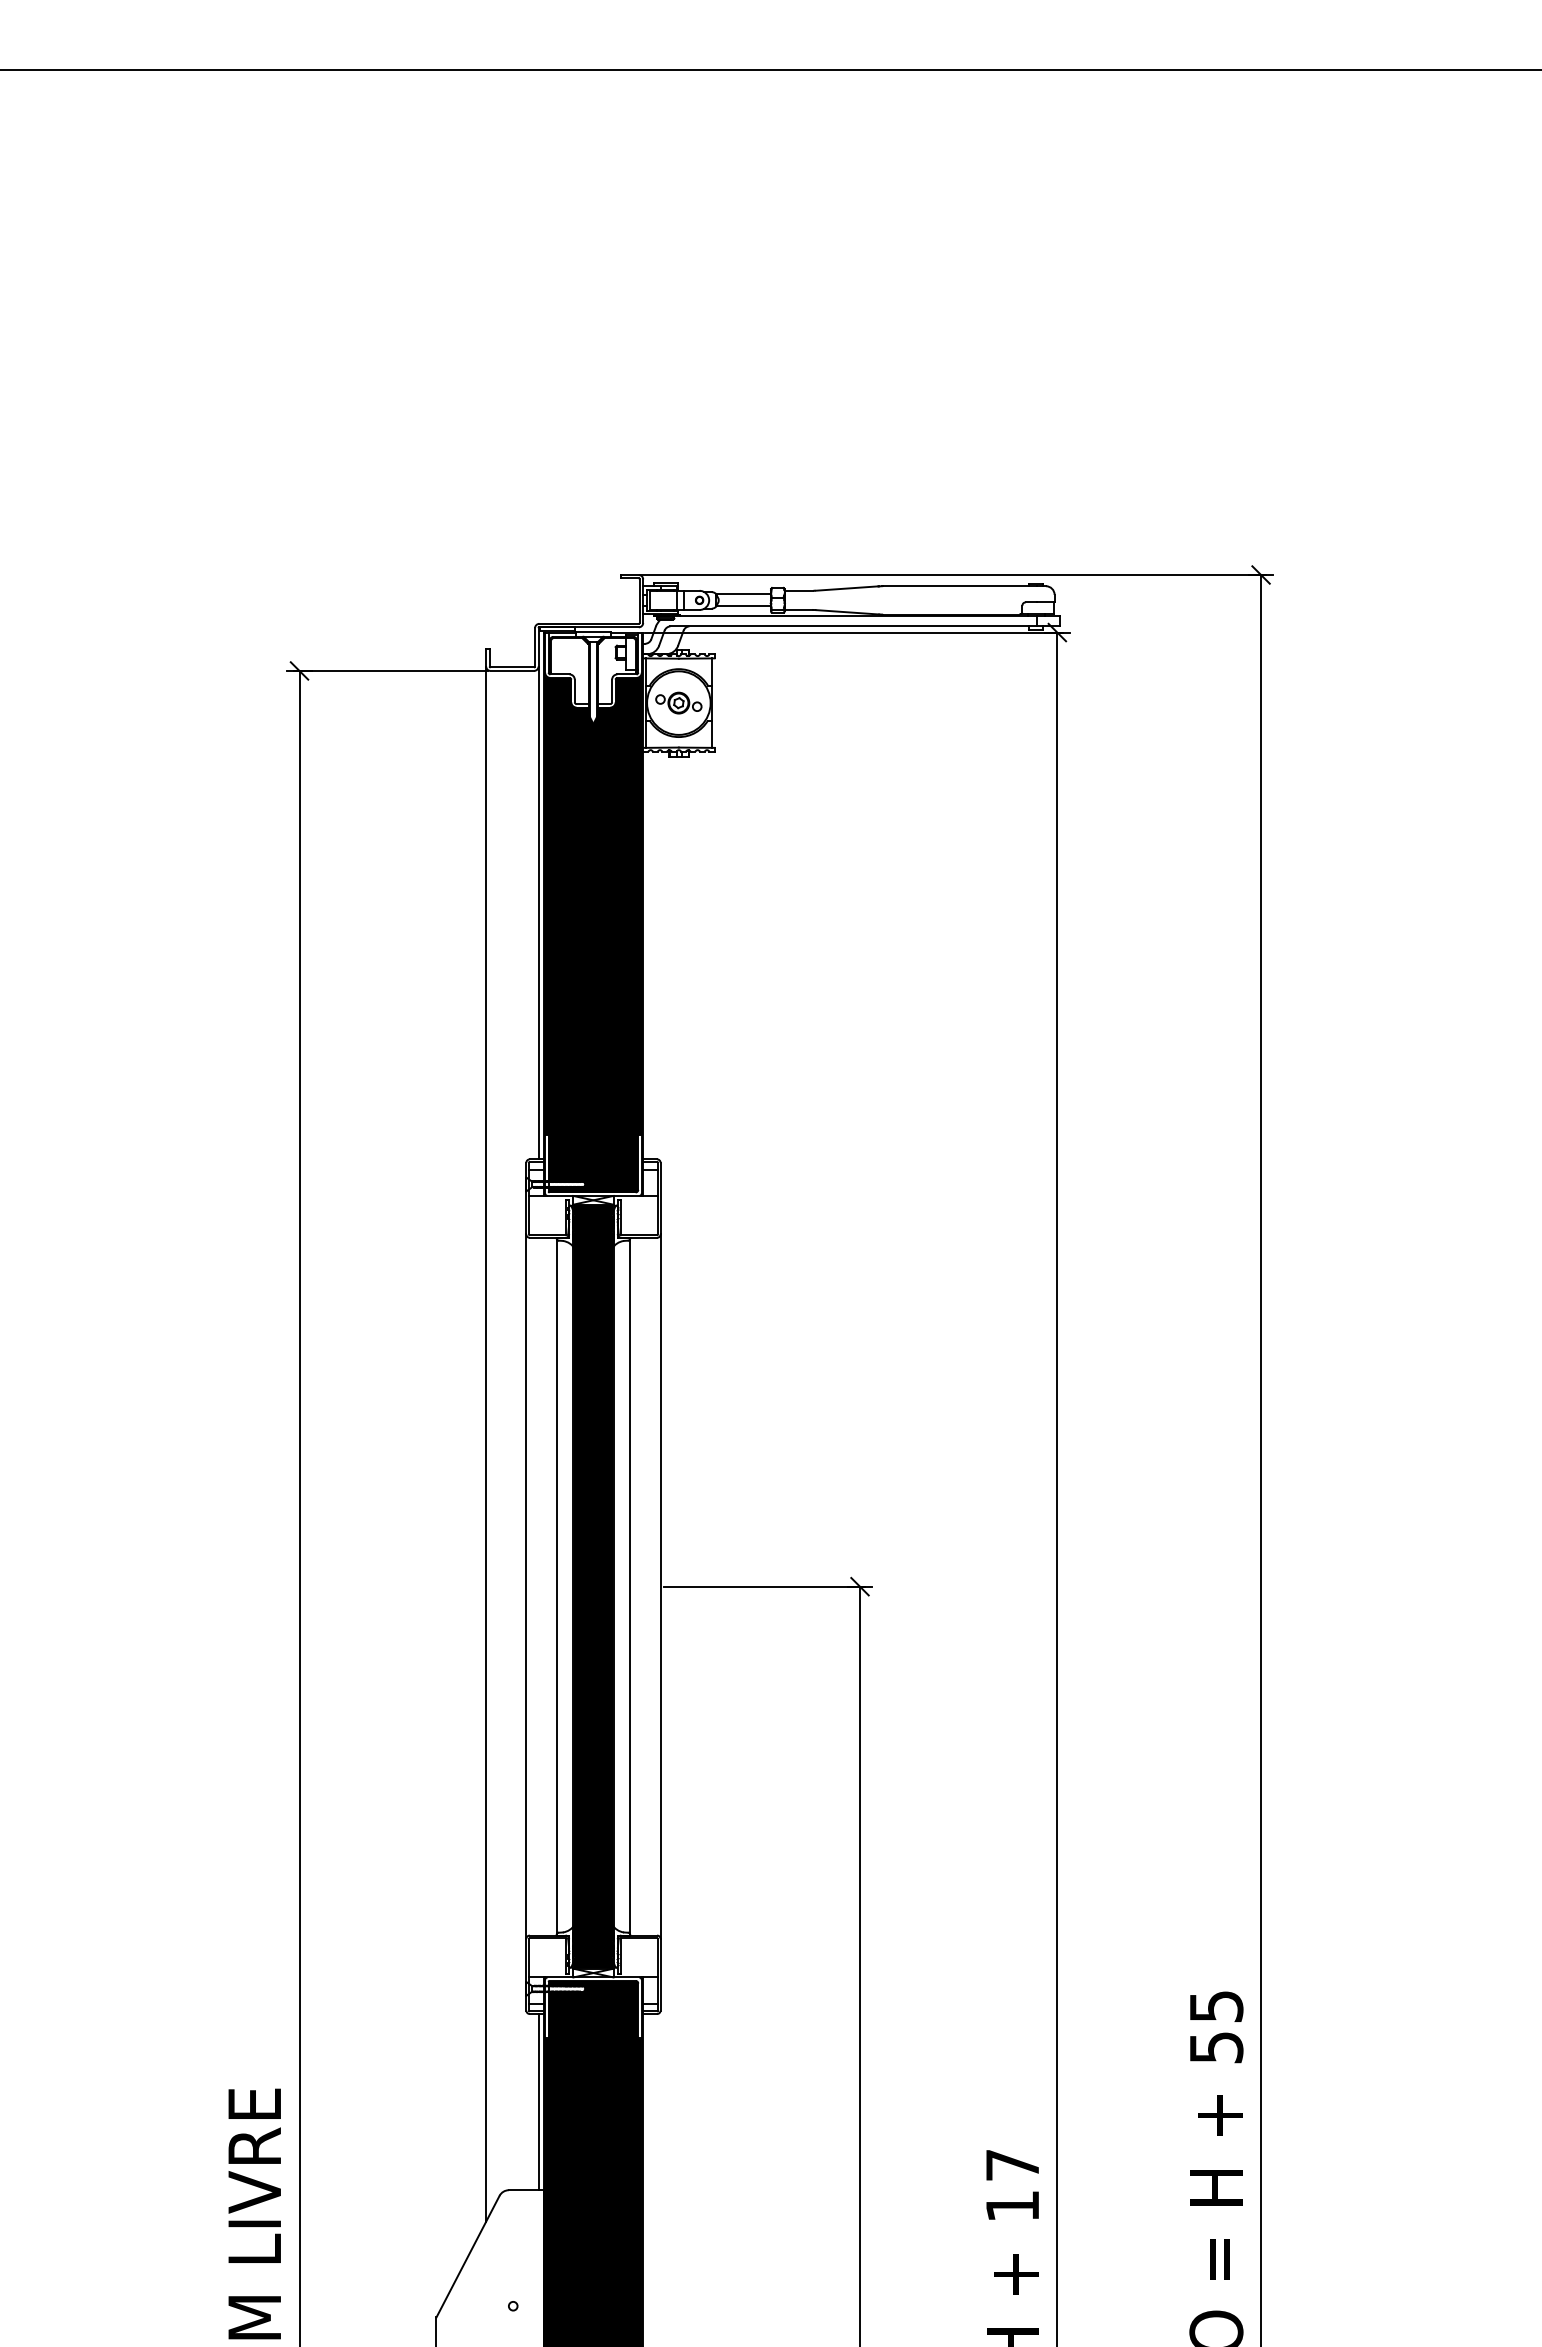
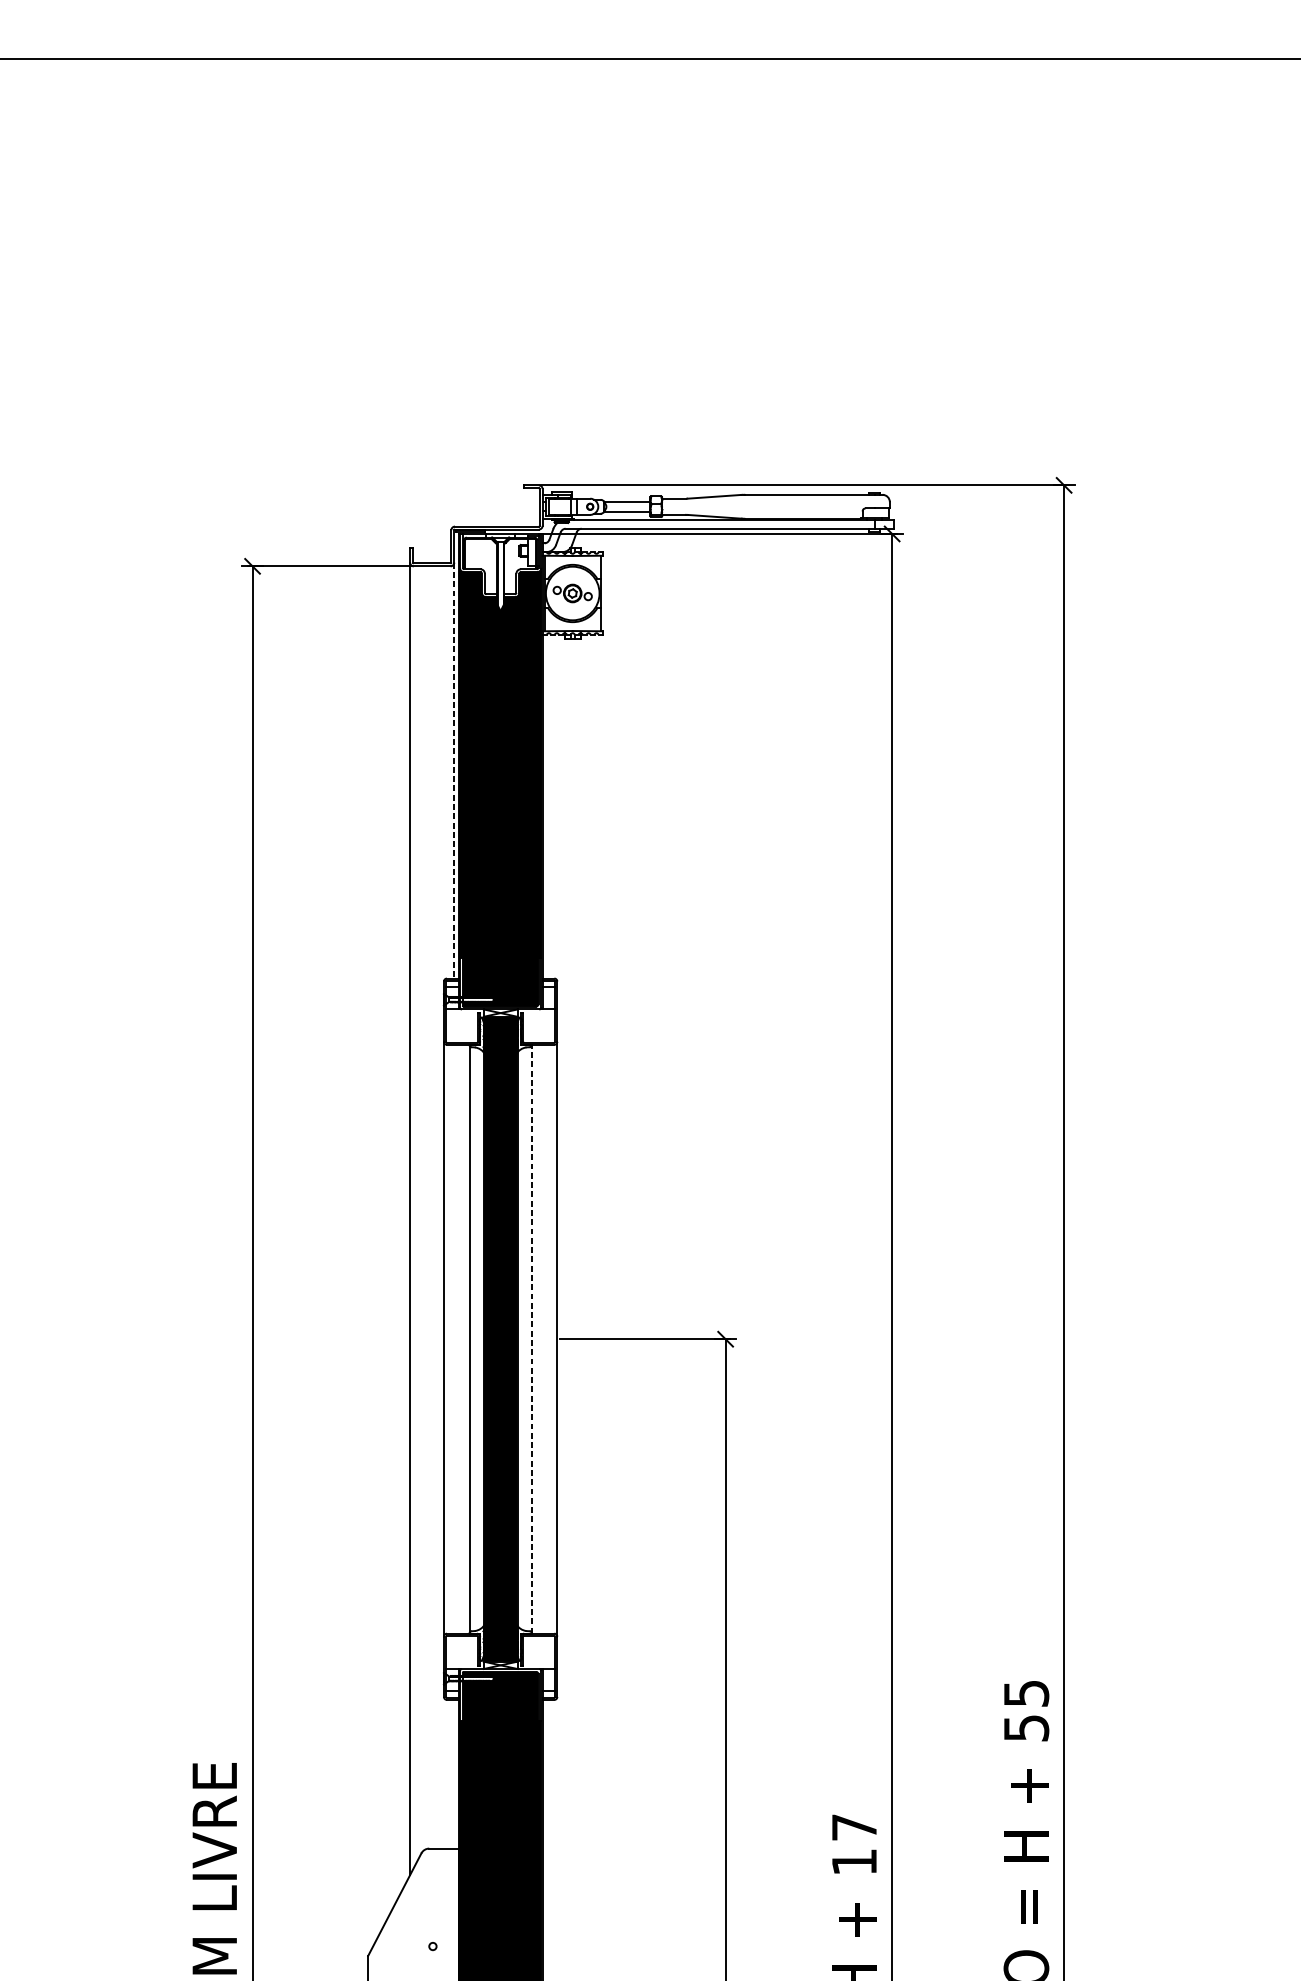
line: (538, 913) -> (454, 771), solid -> dashed
line: (630, 1586) -> (531, 1339), solid -> dashed
line: (538, 2102) -> (454, 1774), removed

